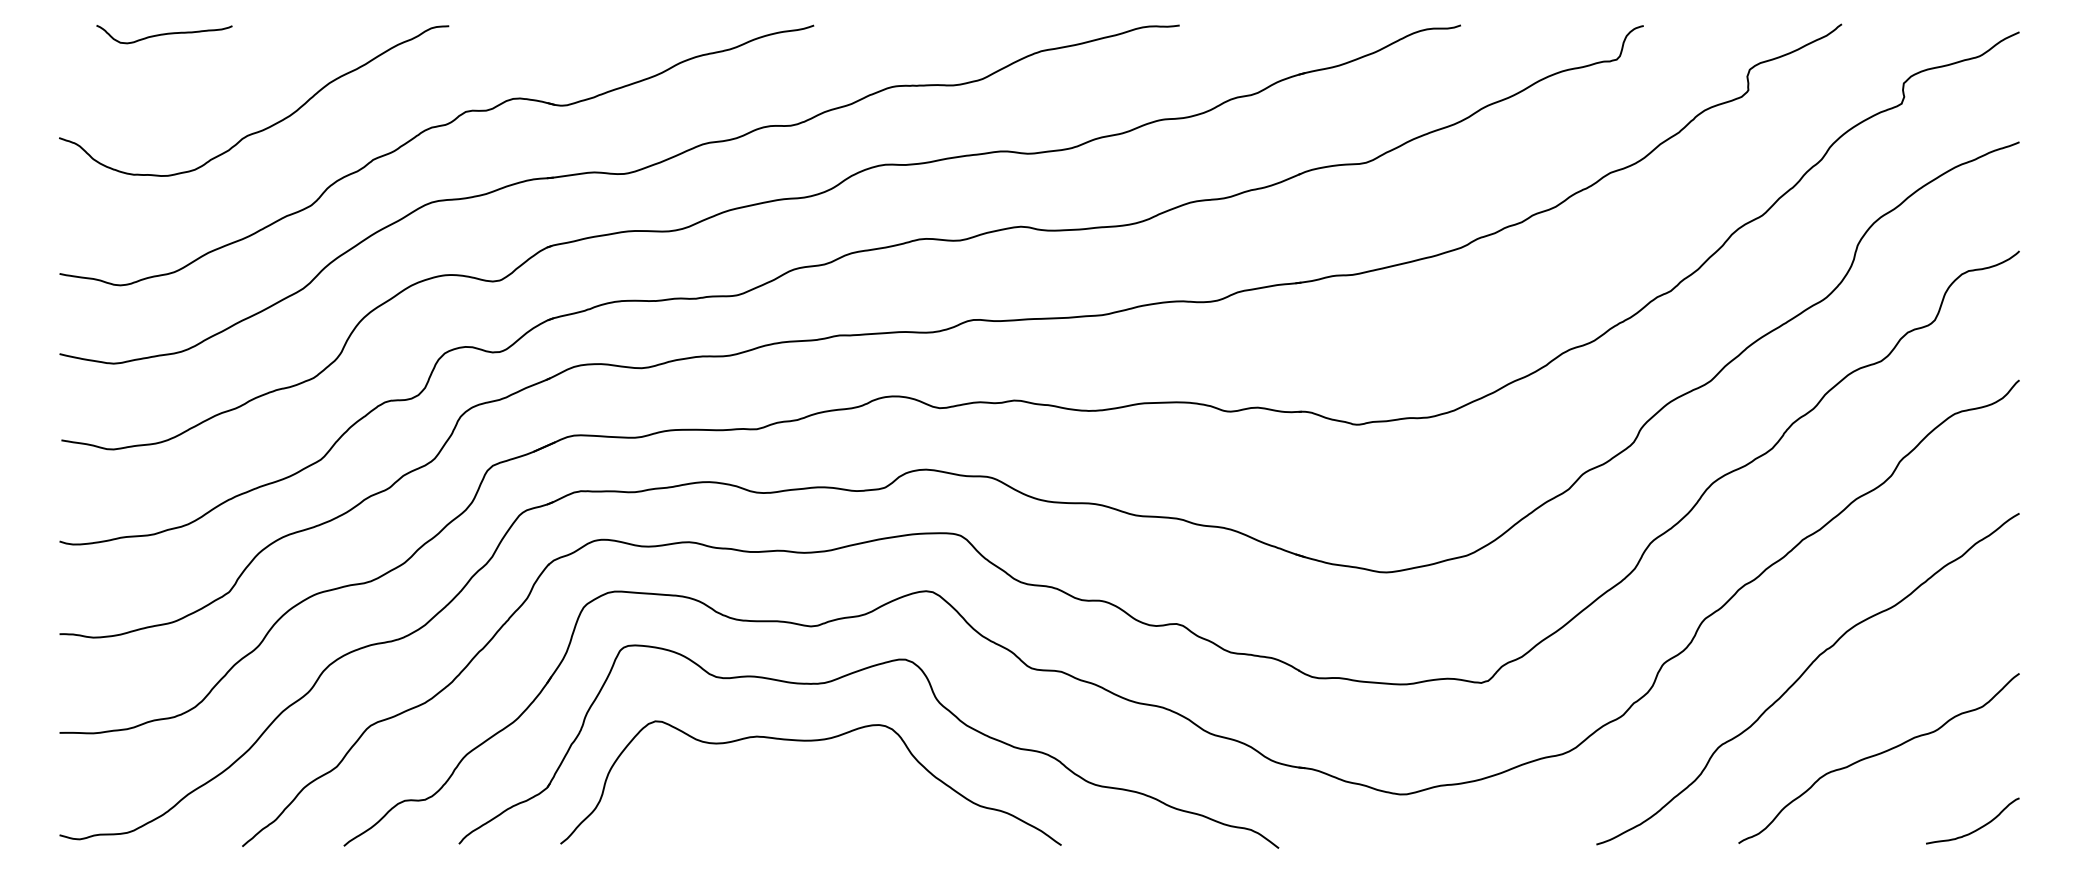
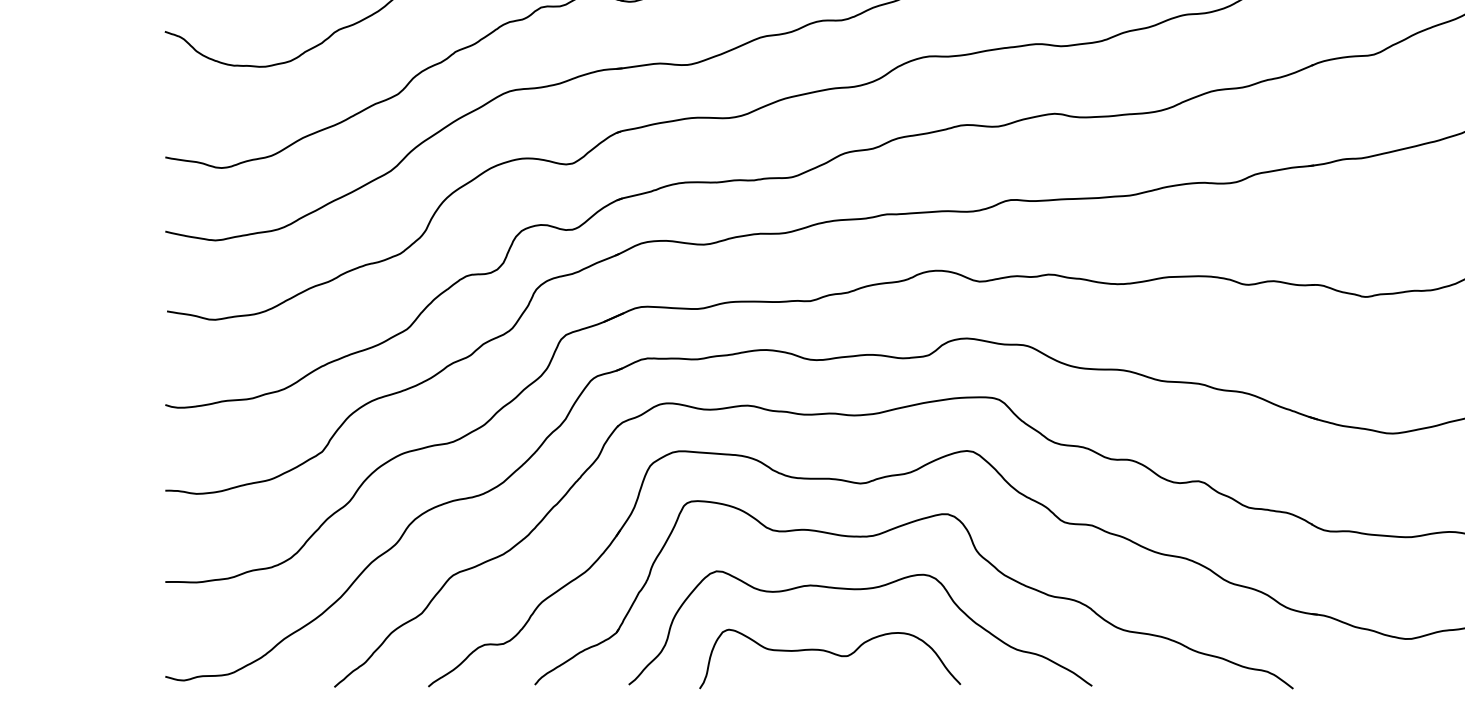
curve: (779, 810) -> (831, 653), added

